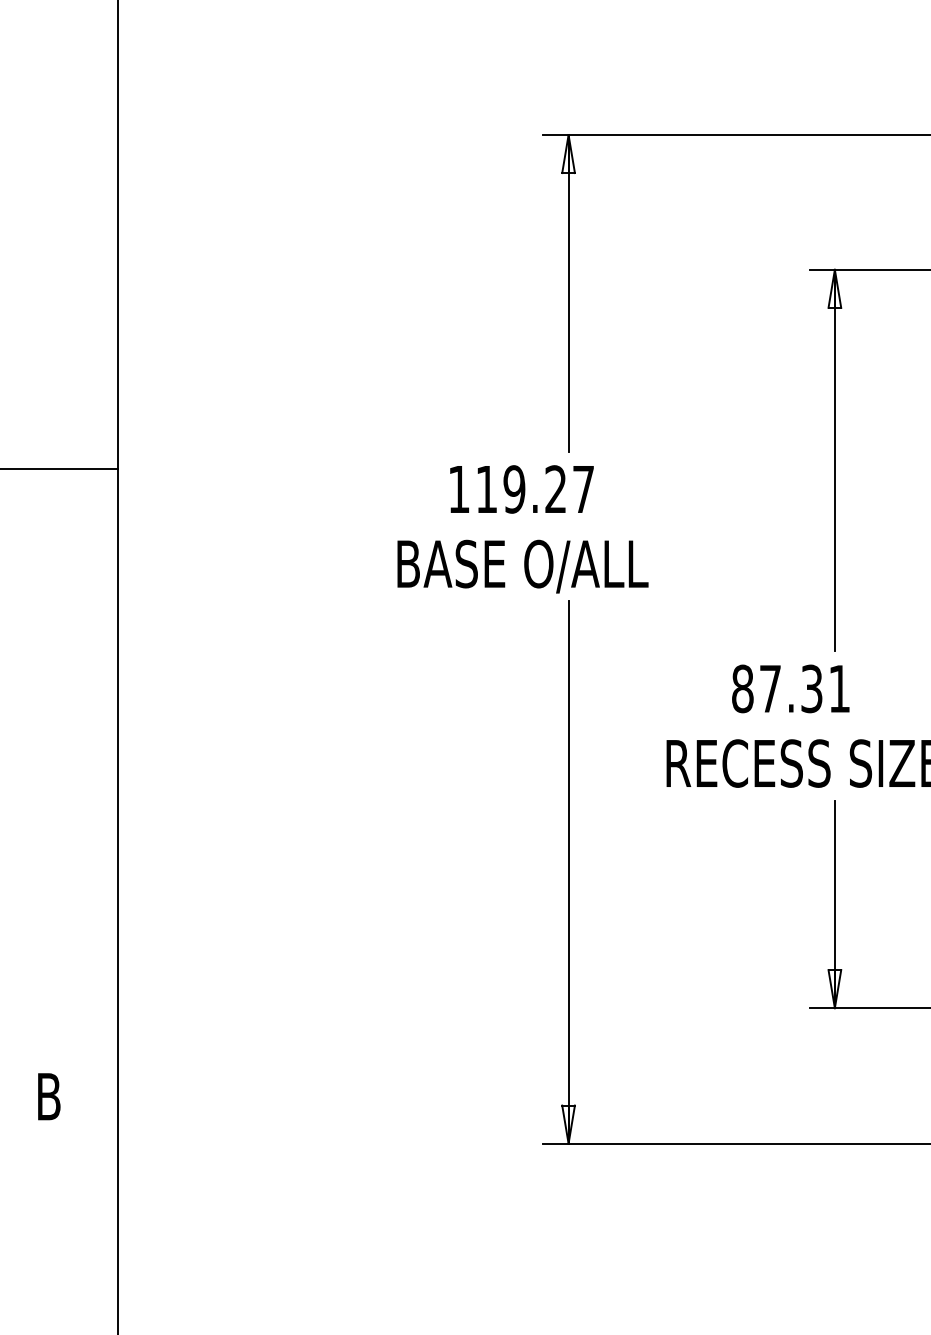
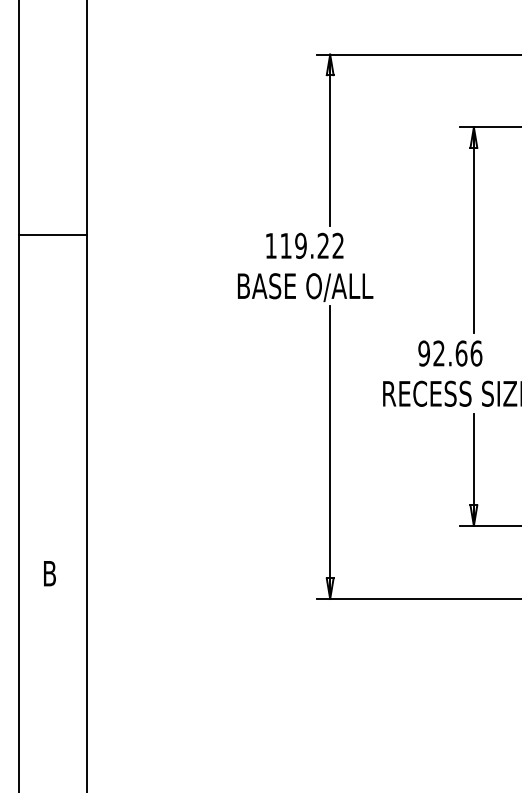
text: (582, 488) -> (337, 245), 119.27 -> 119.22
text: (791, 688) -> (450, 353), 87.31 -> 92.66

